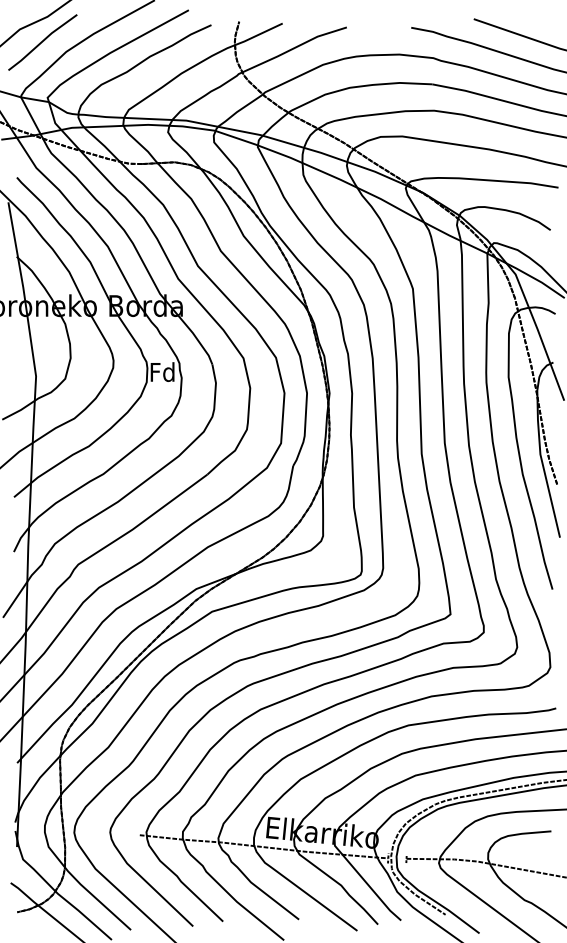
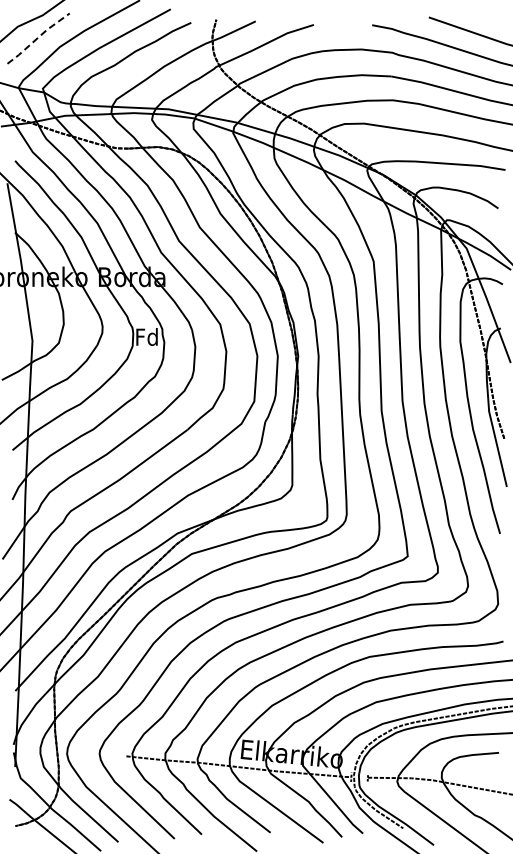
line: (41, 41) -> (37, 37), solid -> dashed

